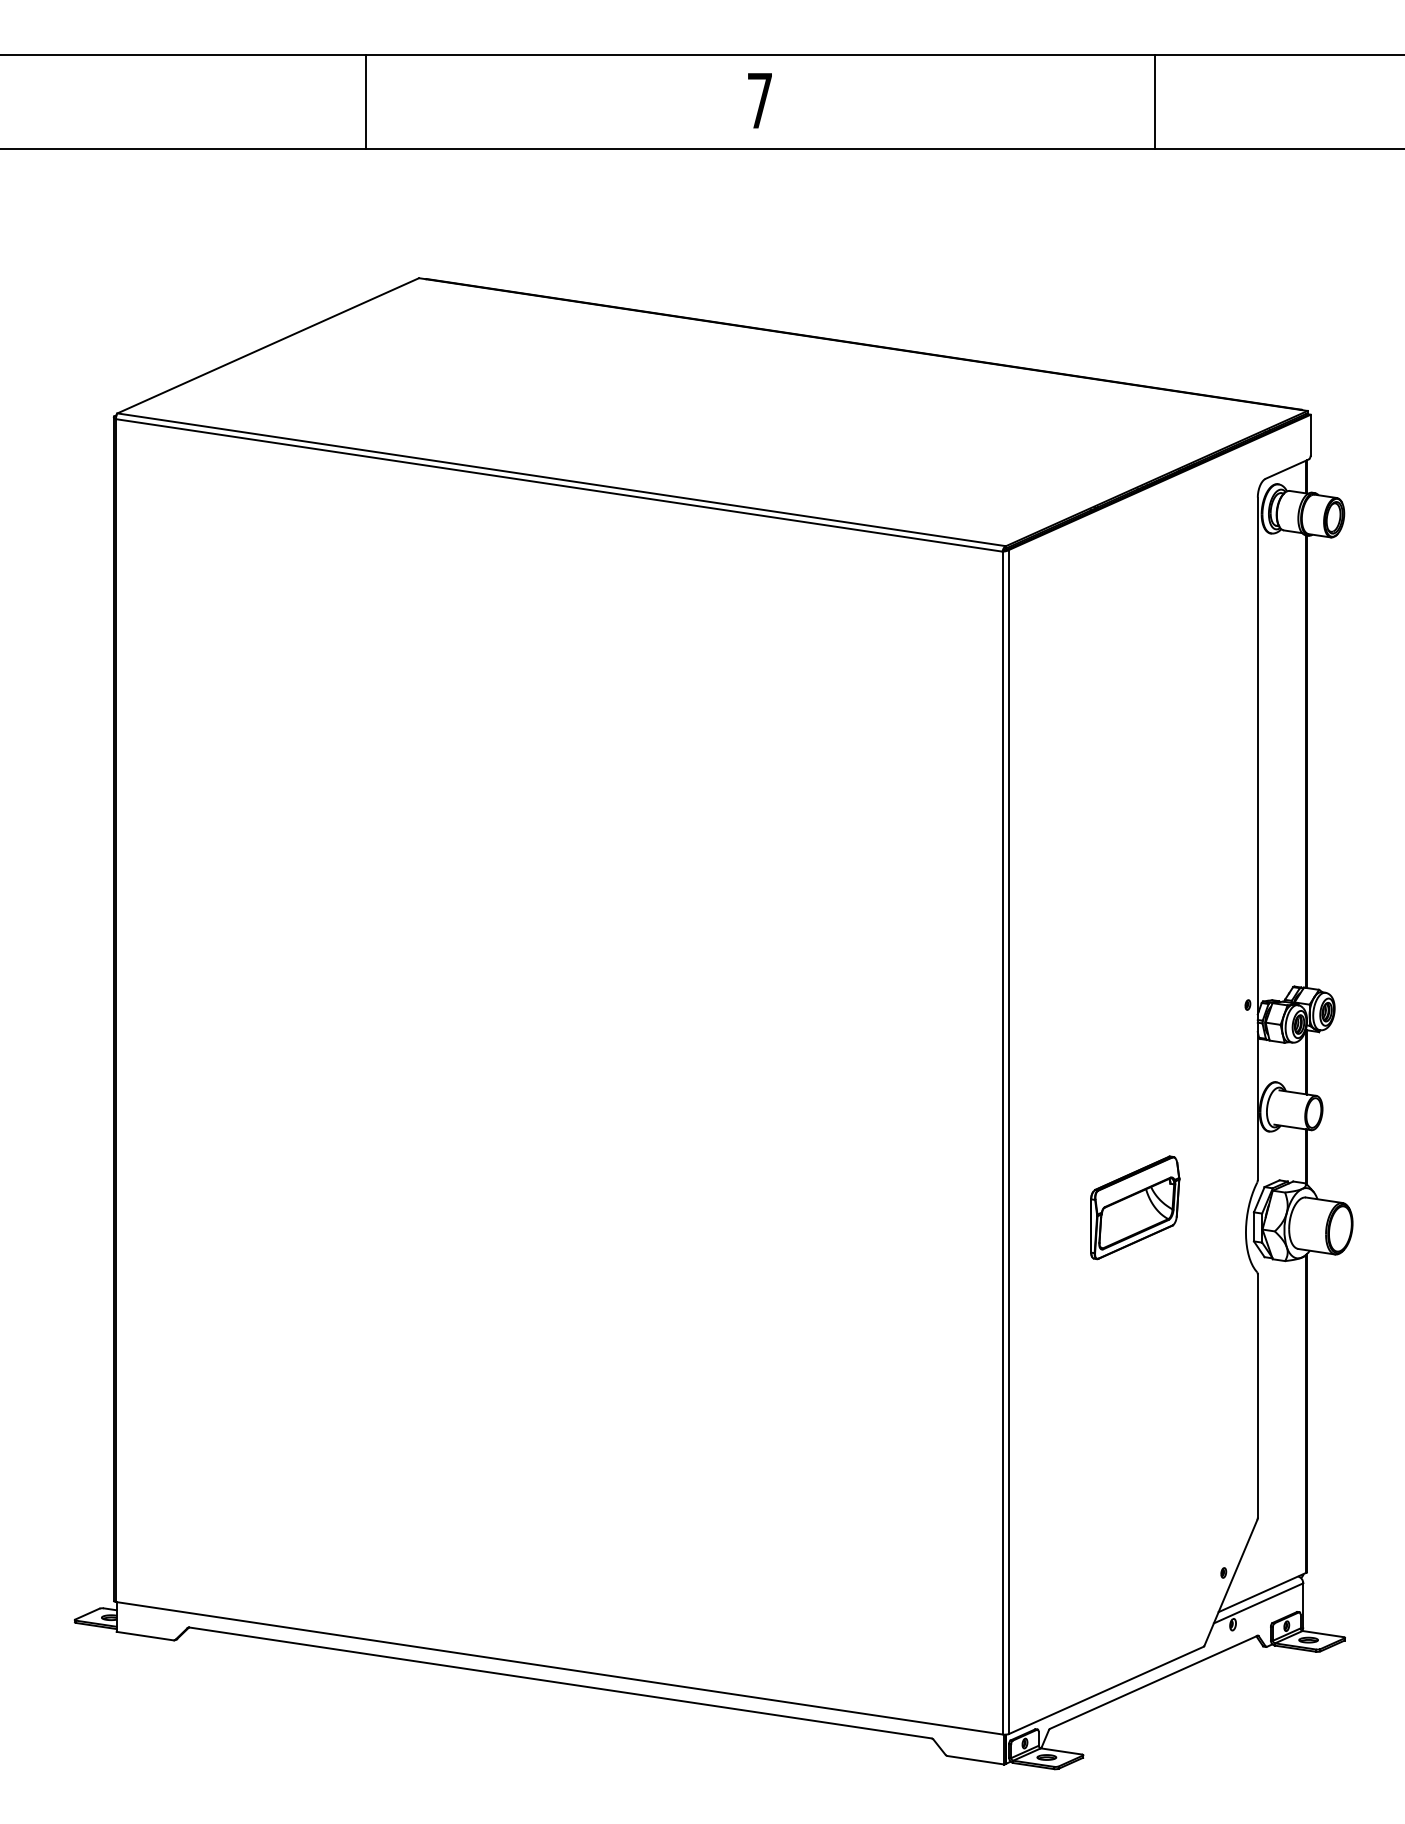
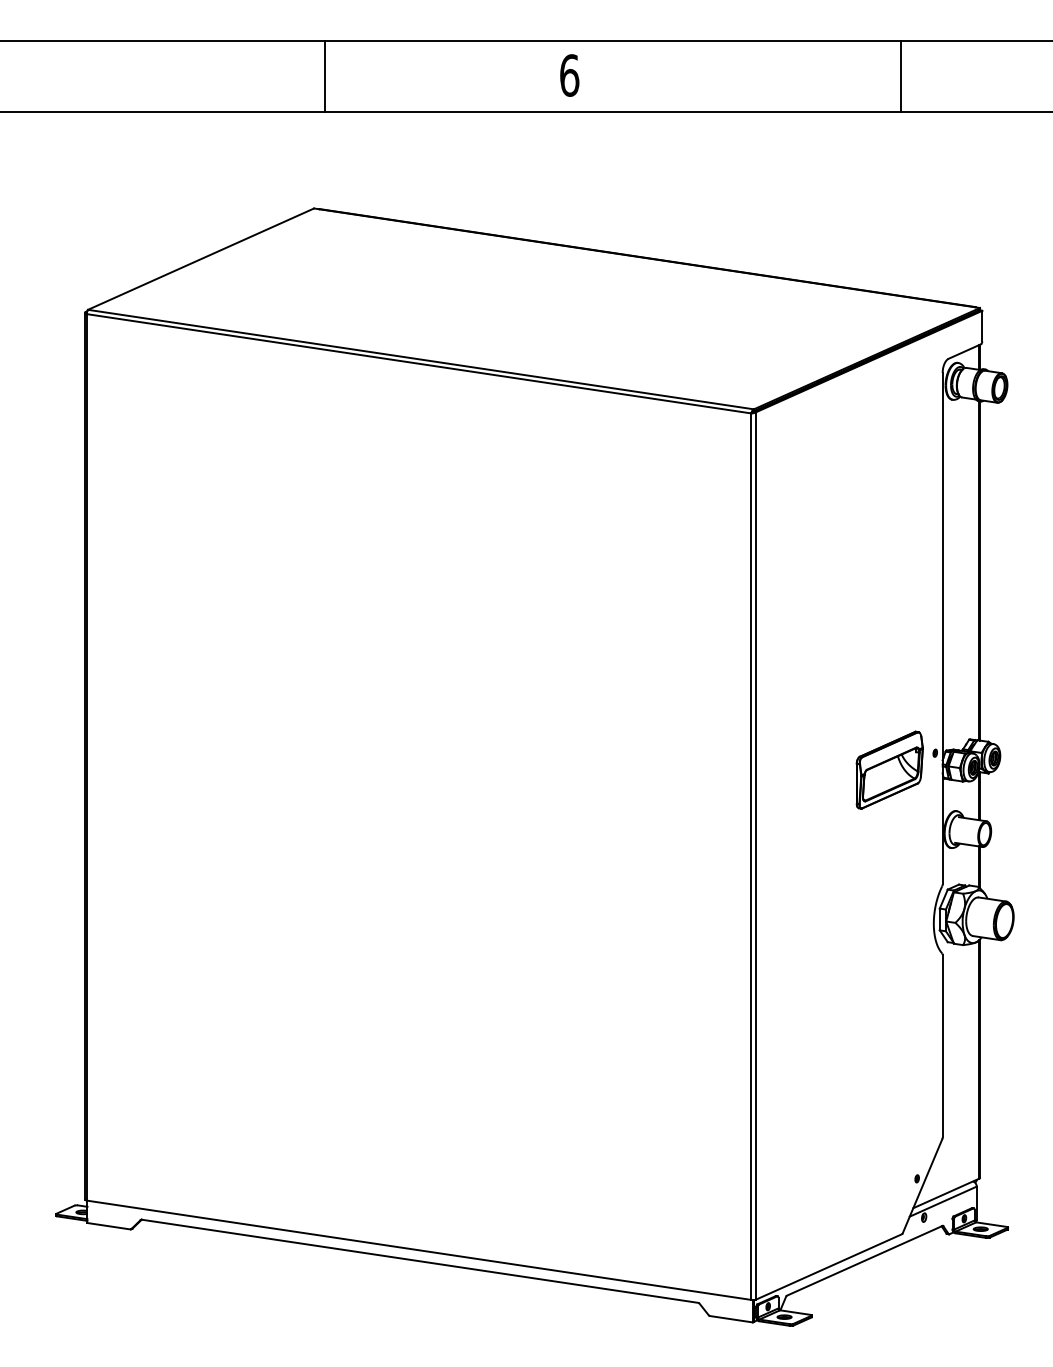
text: (759, 100) -> (569, 75), 7 -> 6
line: (366, 102) -> (324, 76), moved
line: (1154, 102) -> (900, 76), moved
part: (1134, 1206) -> (889, 769), moved

